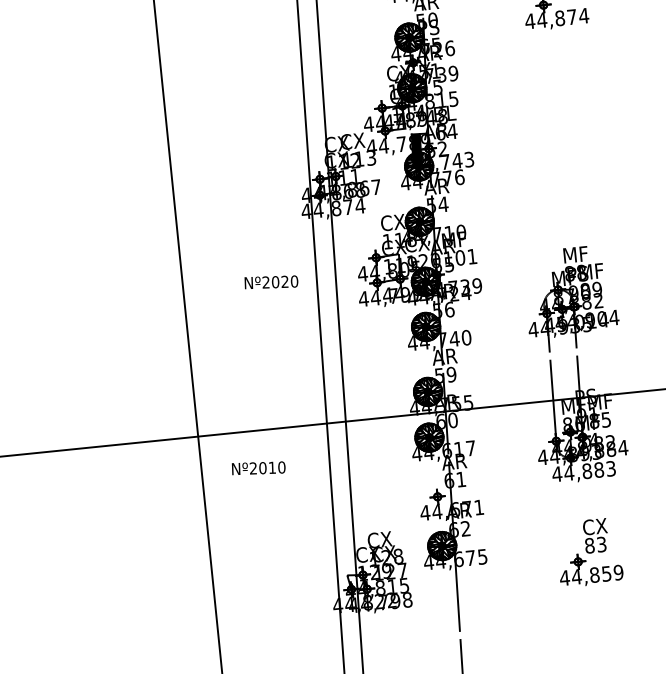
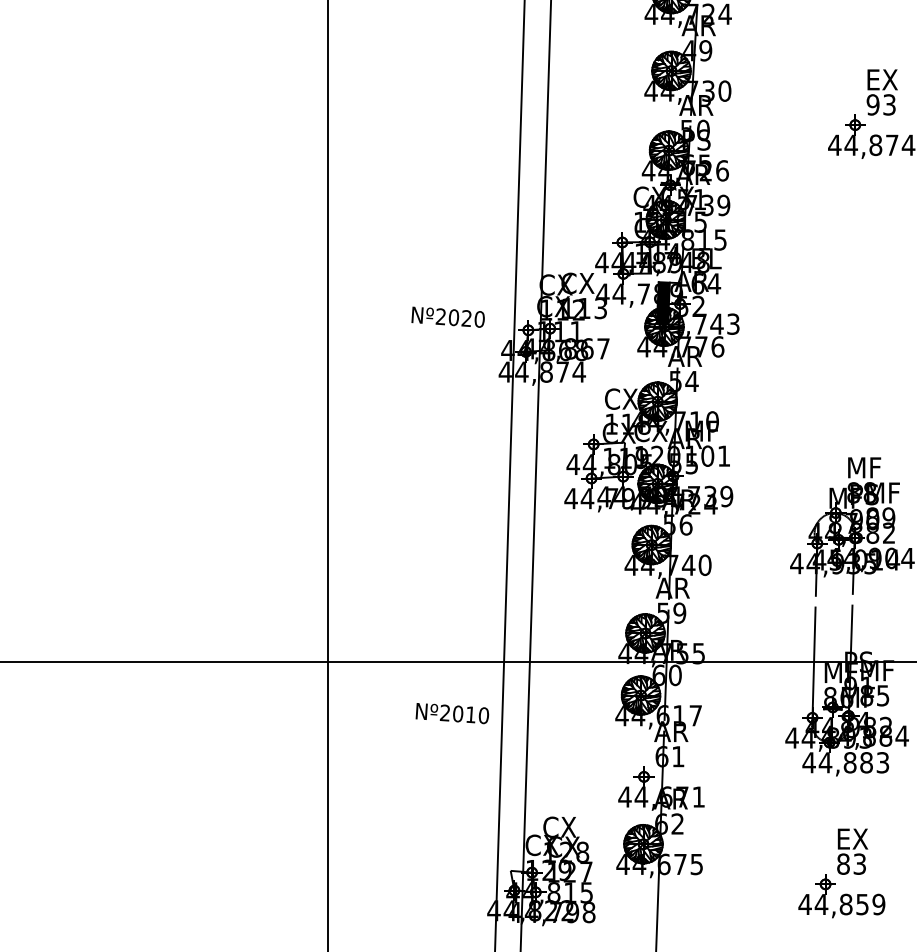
text: (270, 281) -> (447, 316), moved
text: (258, 468) -> (452, 713), moved
text: (594, 526) -> (852, 838), CX -> EX

